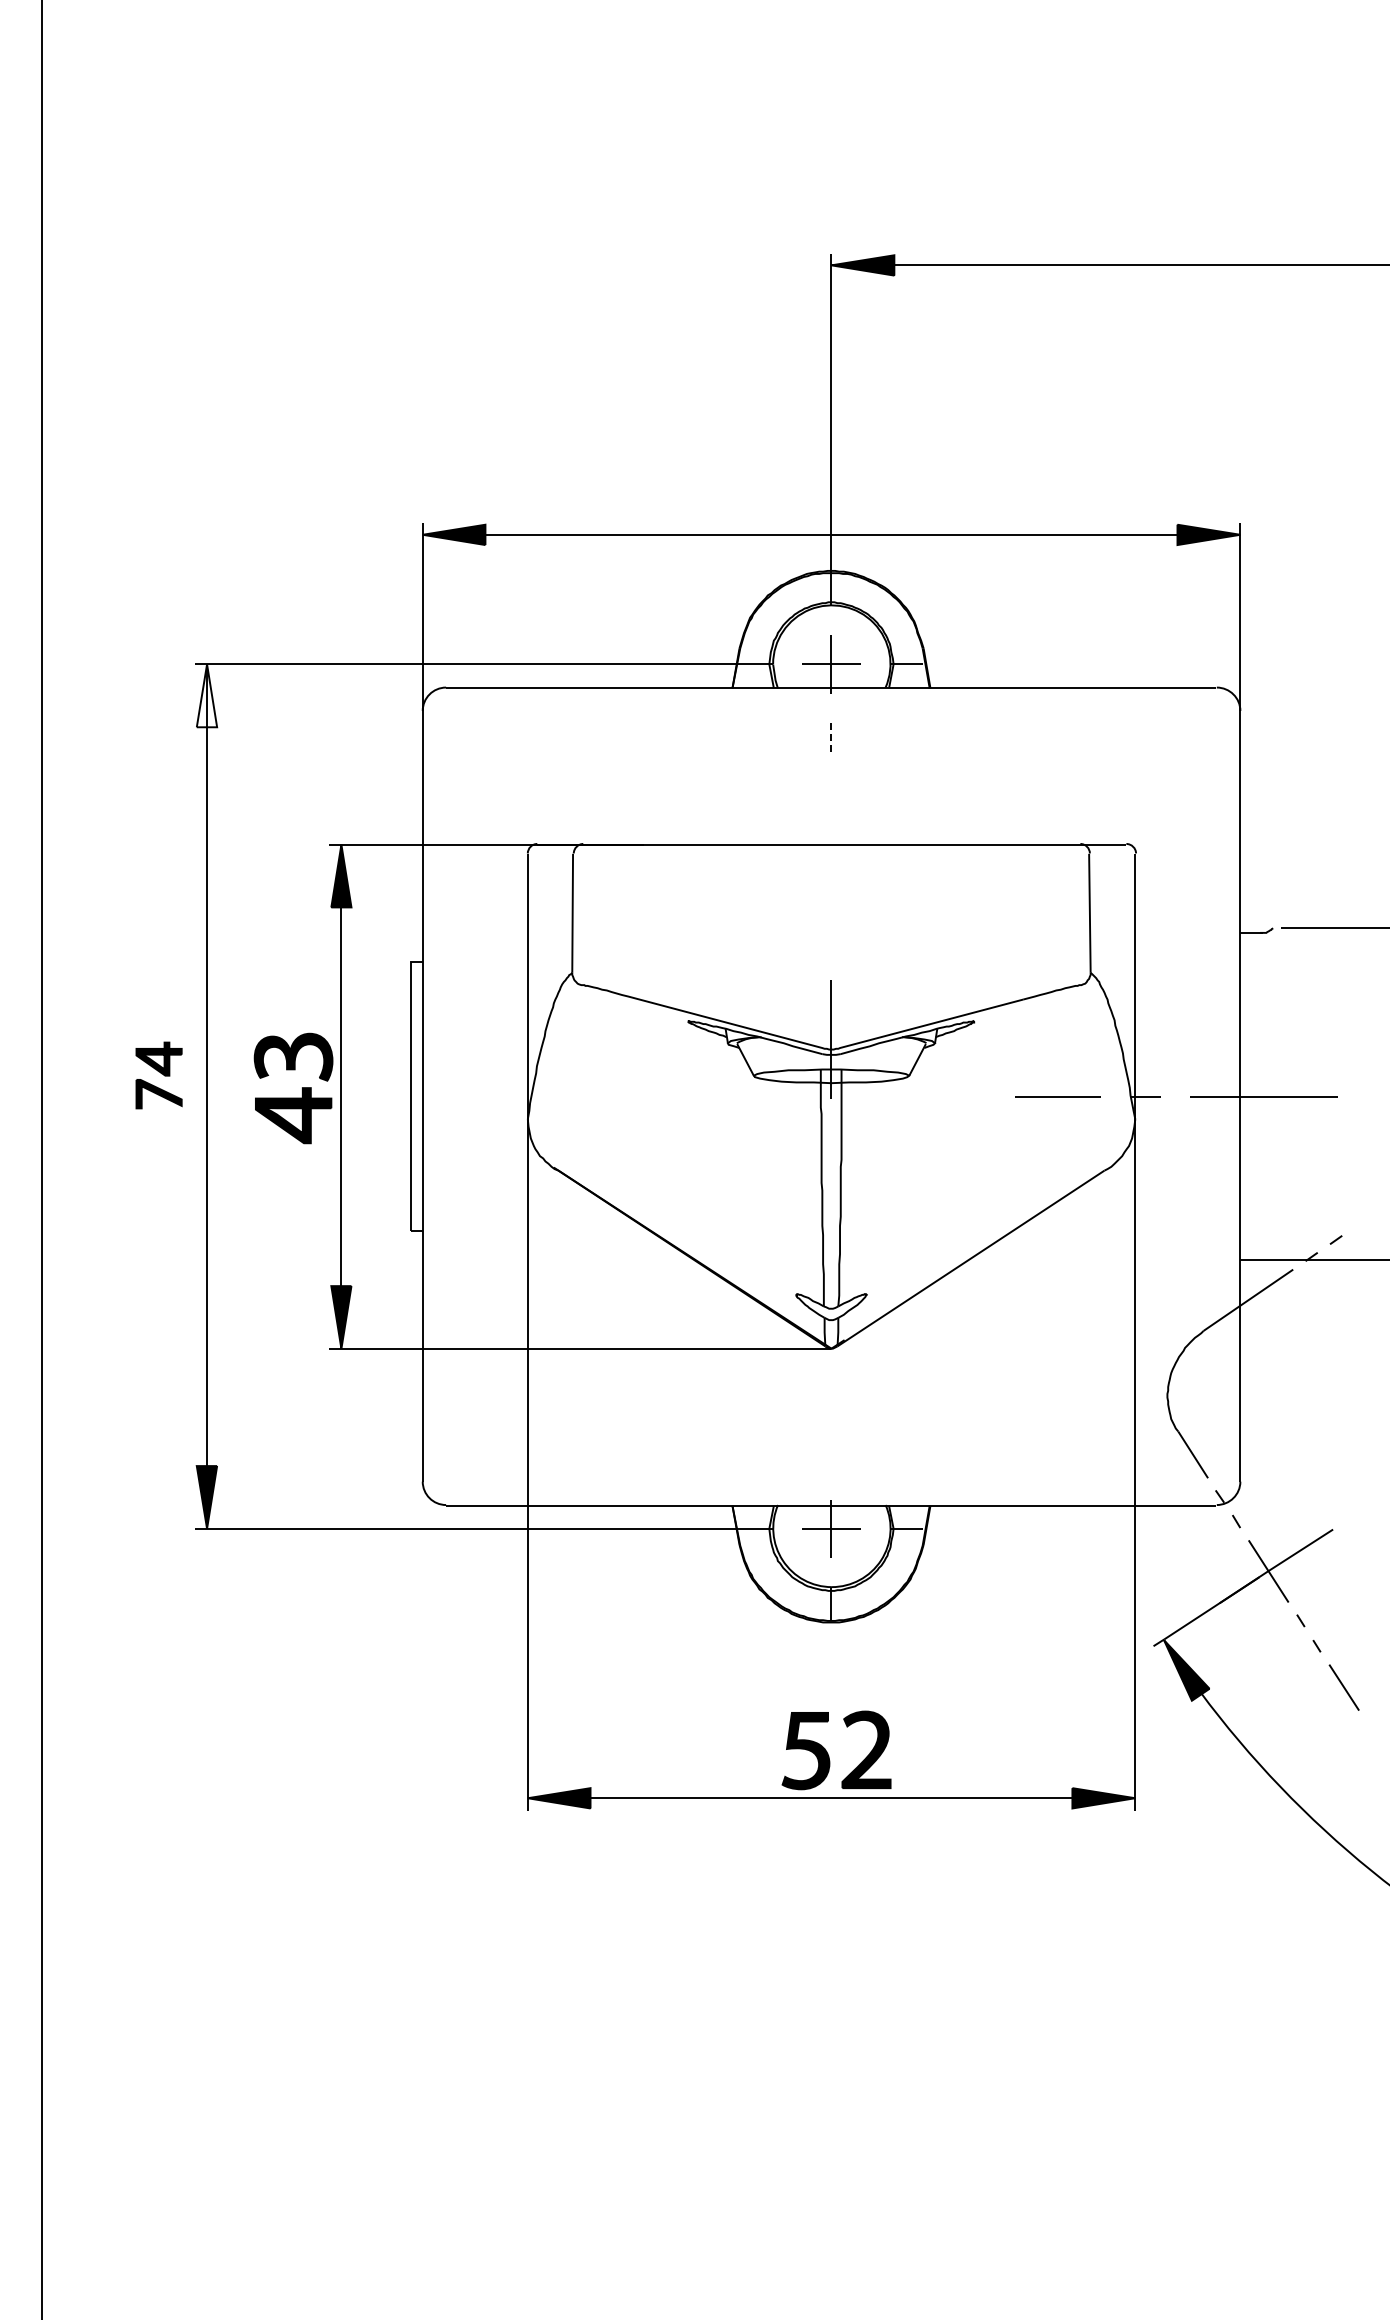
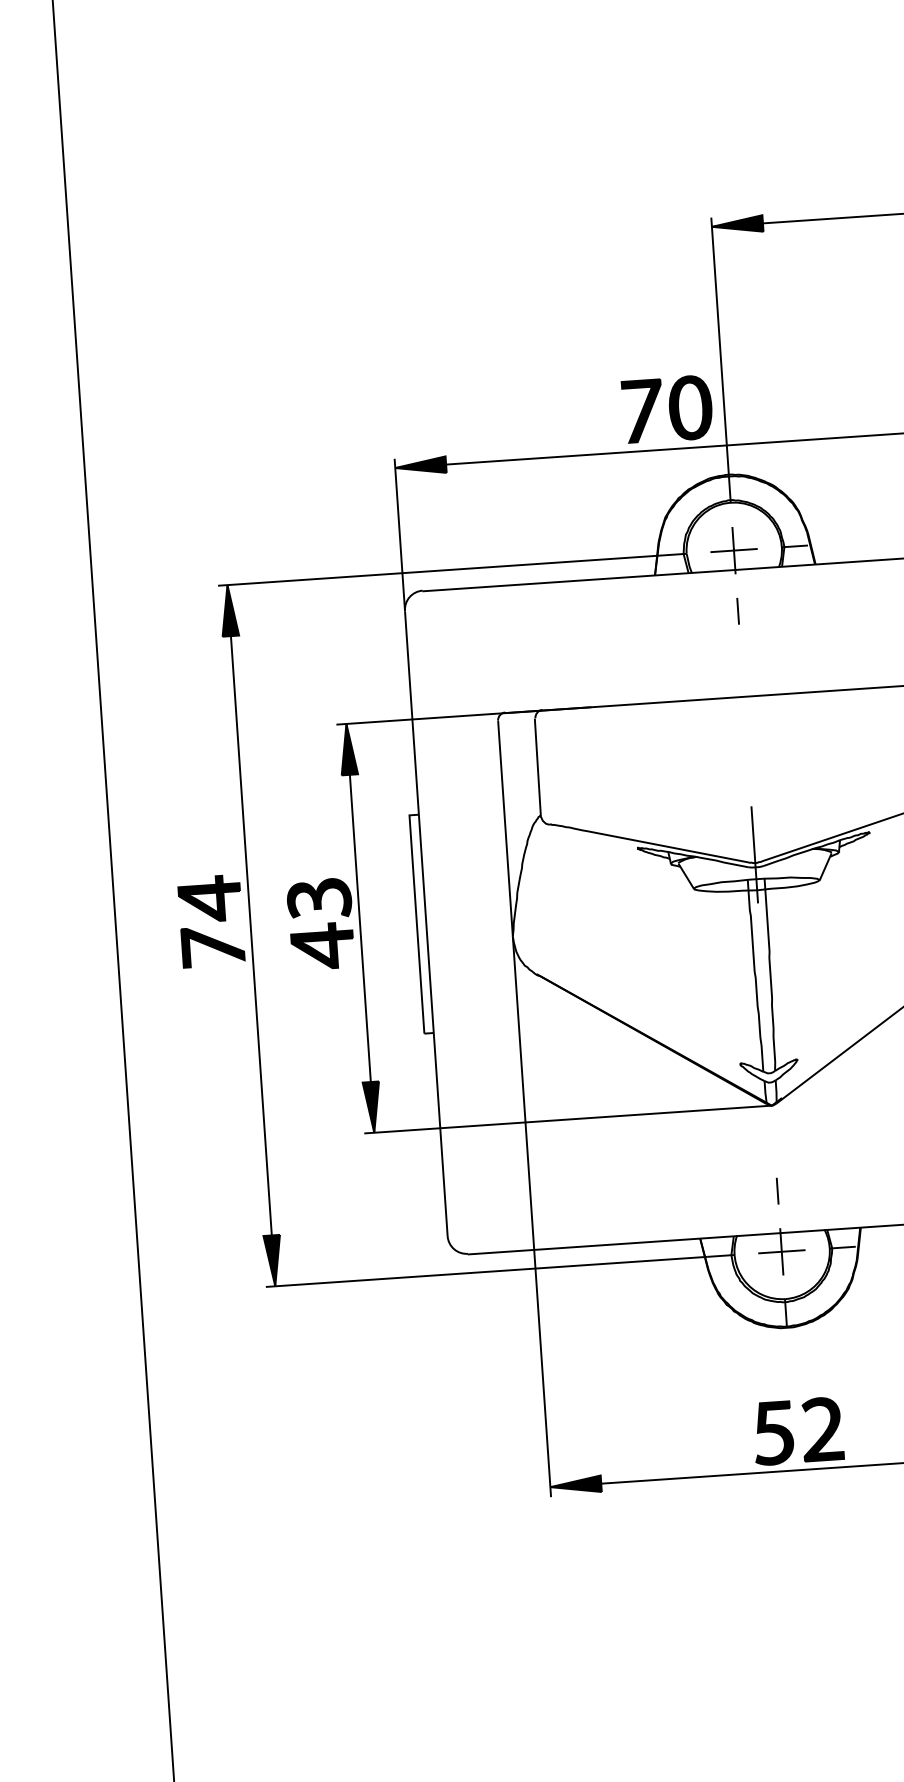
part: (761, 485) -> (667, 409), added
fill: (206, 695) -> (228, 610), added
line: (831, 739) -> (738, 611), dashed -> solid
part: (158, 1075) -> (210, 921), size x1.67
line: (830, 1454) -> (776, 1191), added

